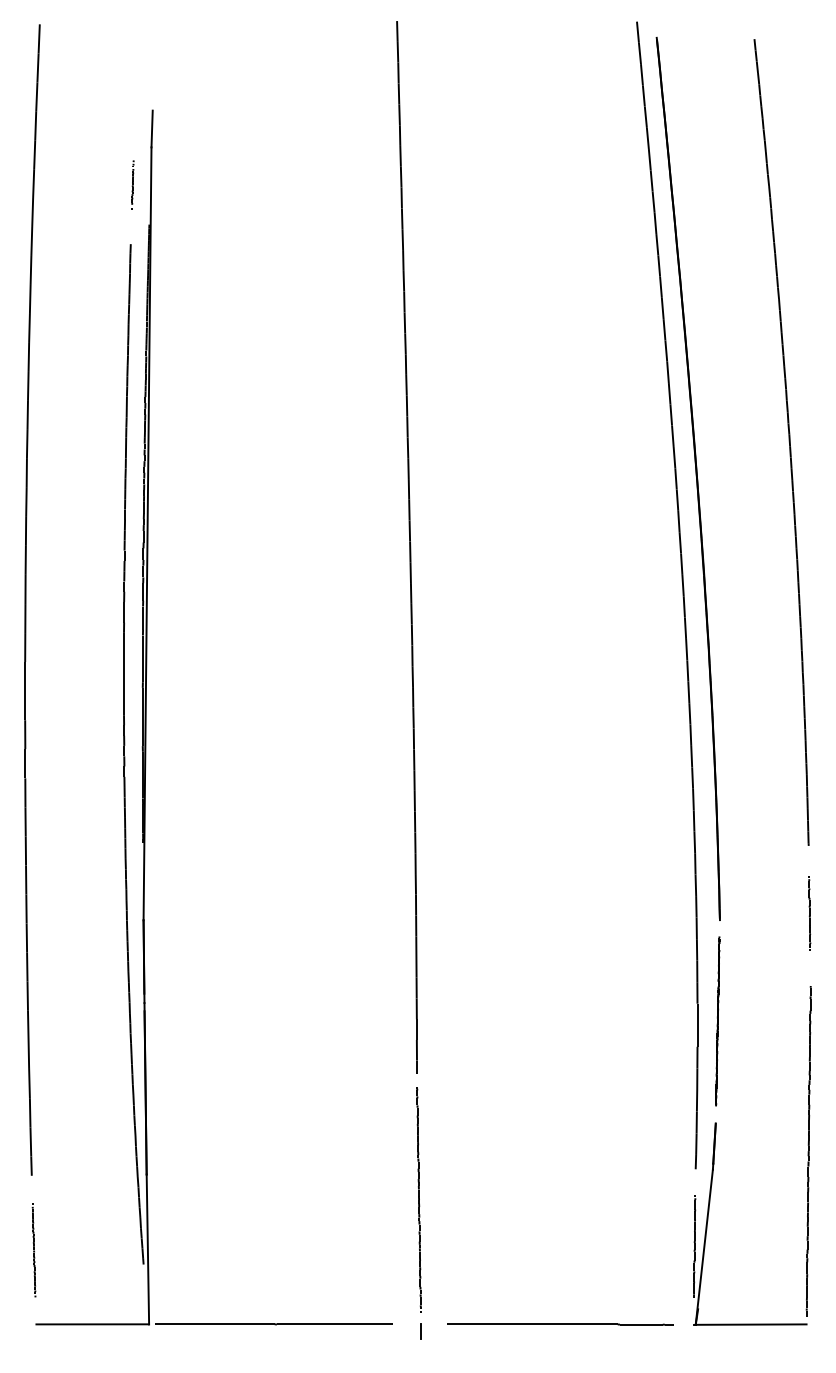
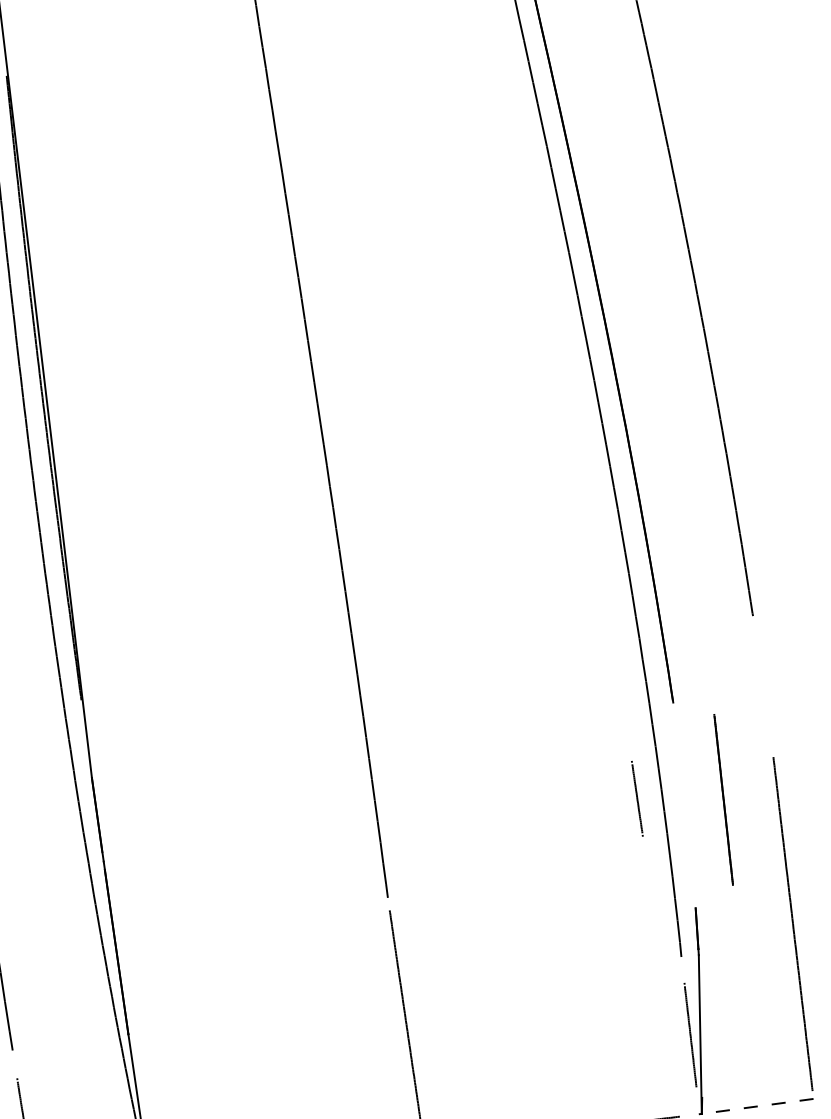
part: (809, 913) -> (637, 798), moved
line: (717, 1021) -> (723, 800), moved
line: (750, 1324) -> (757, 1106), solid -> dashed

